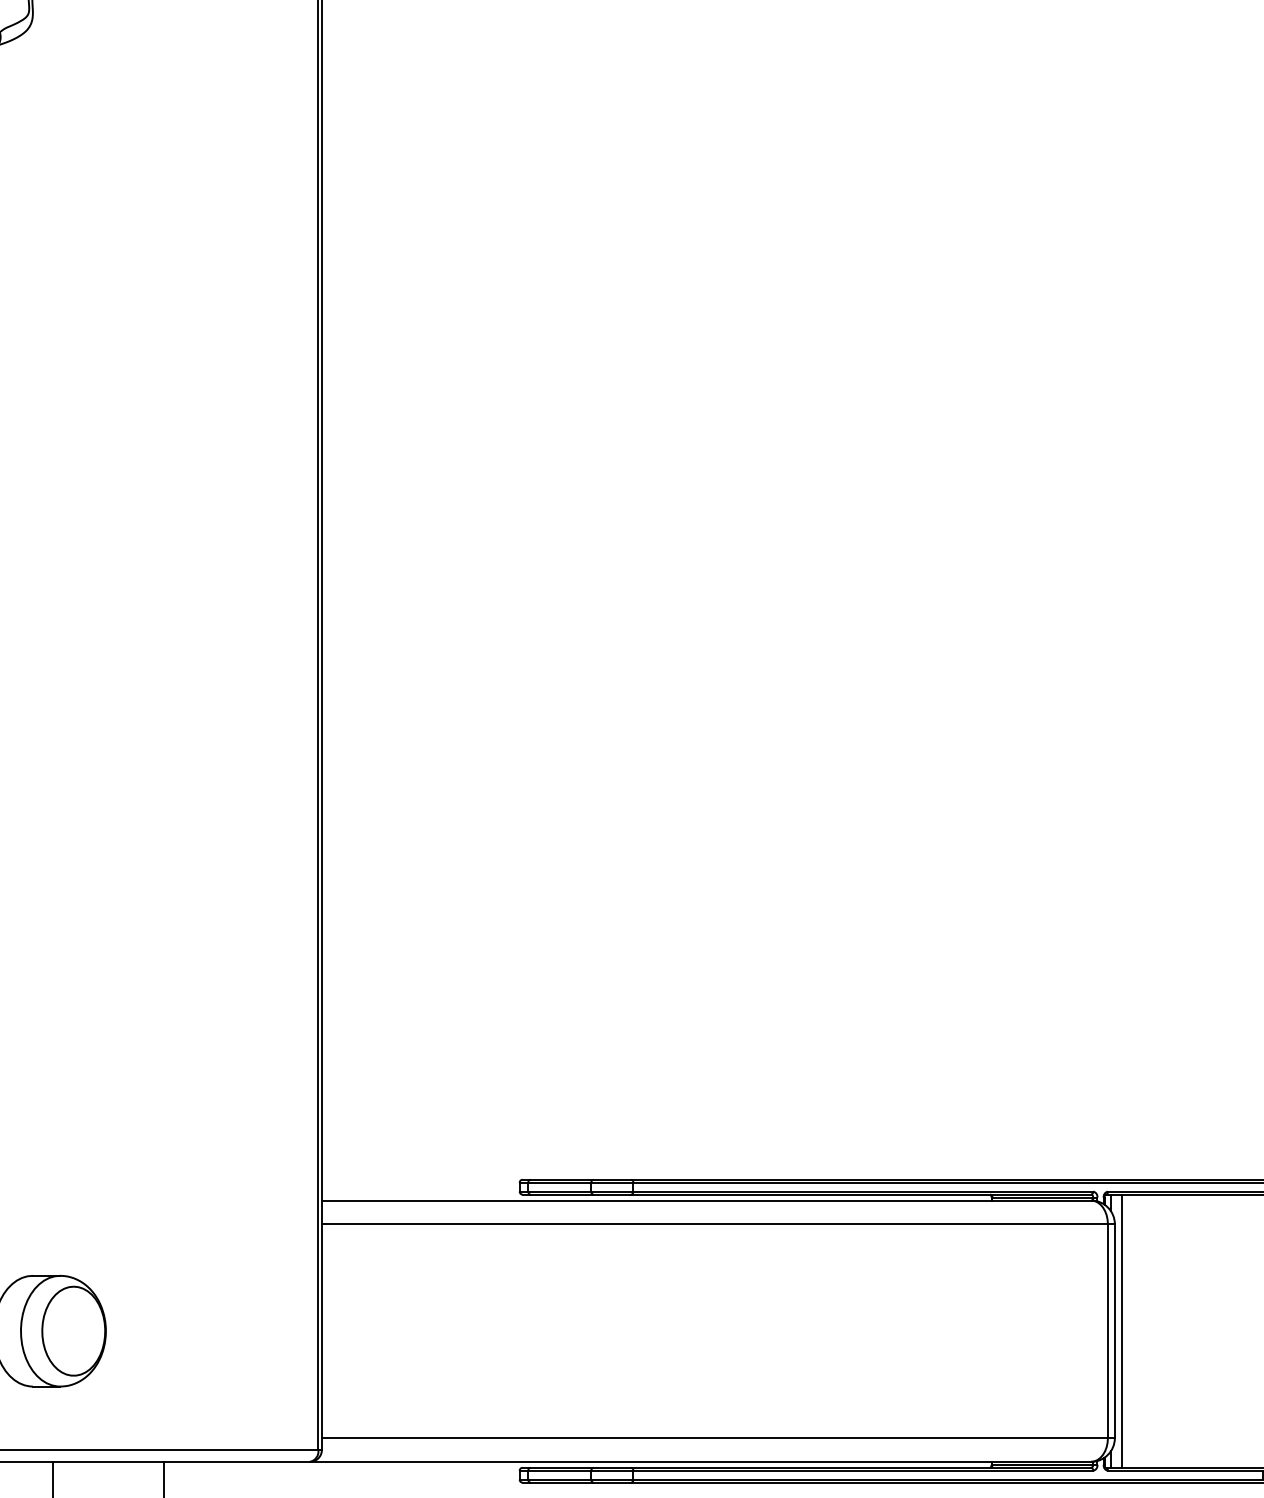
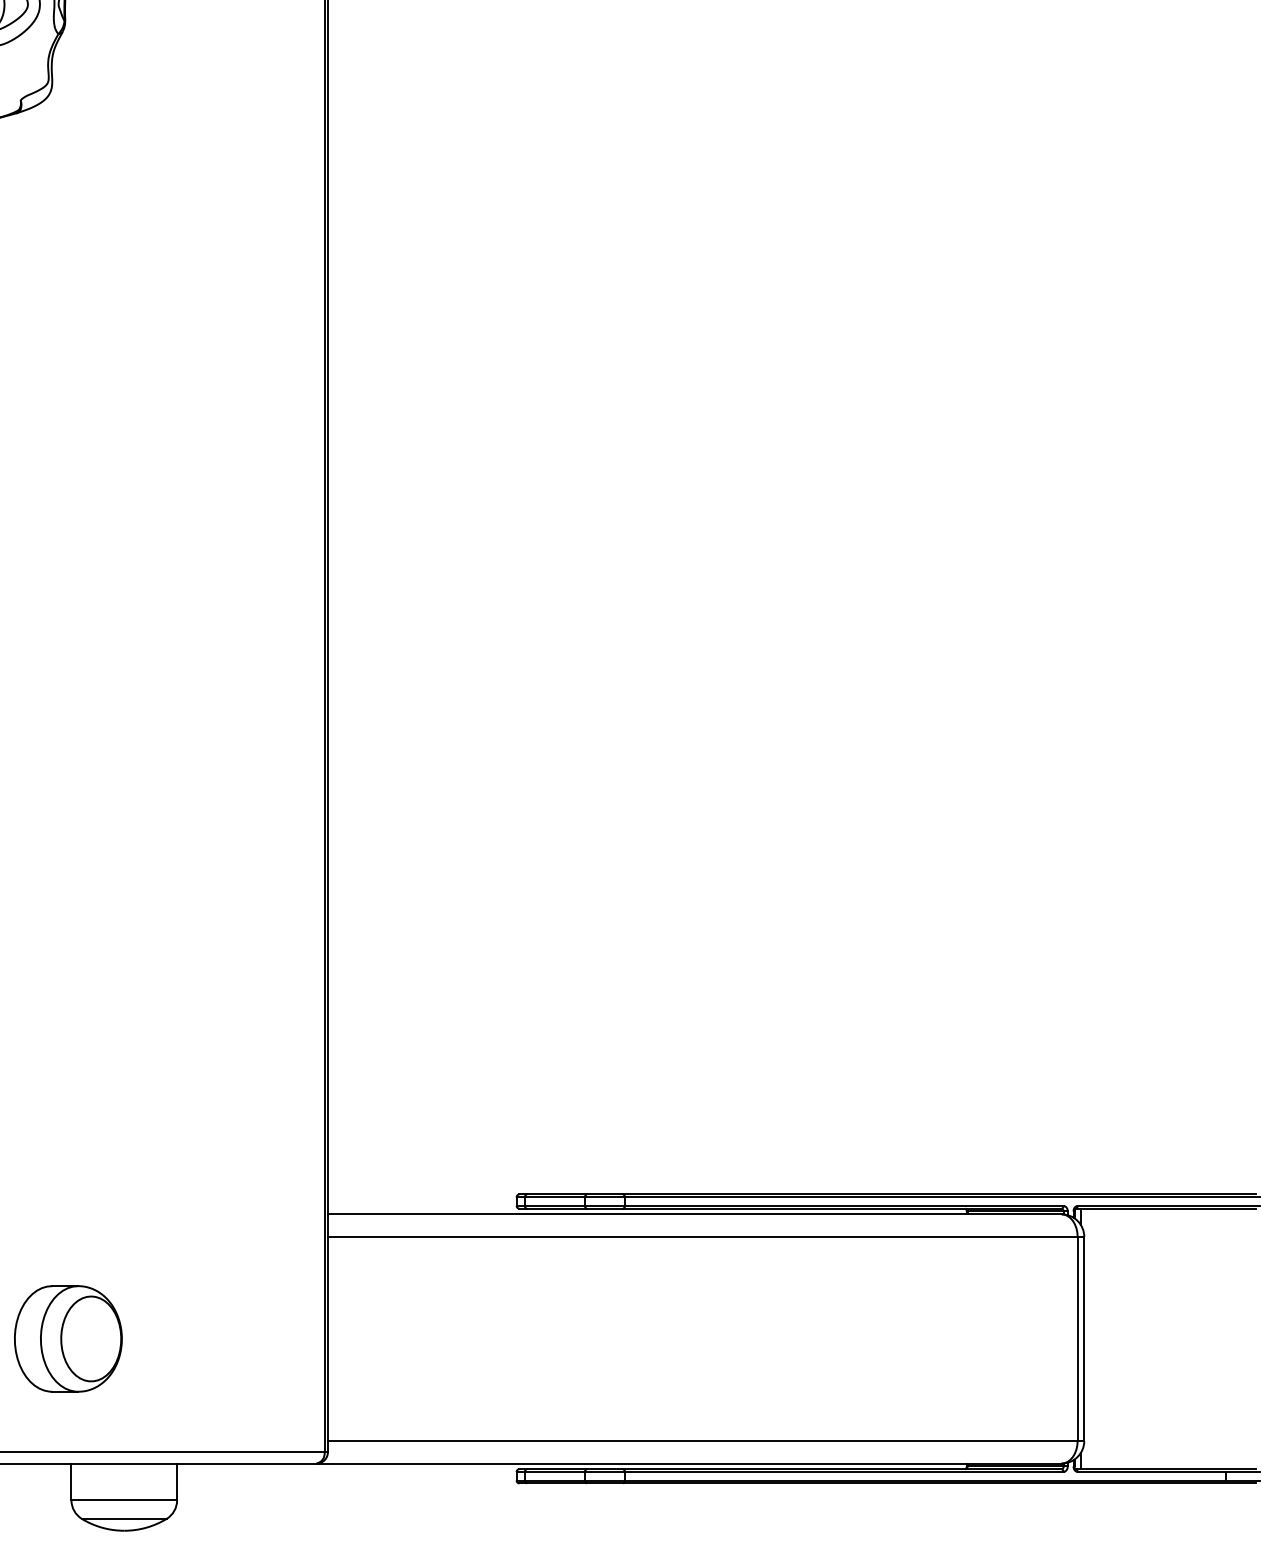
line: (1121, 1330) -> (1090, 1338), removed

